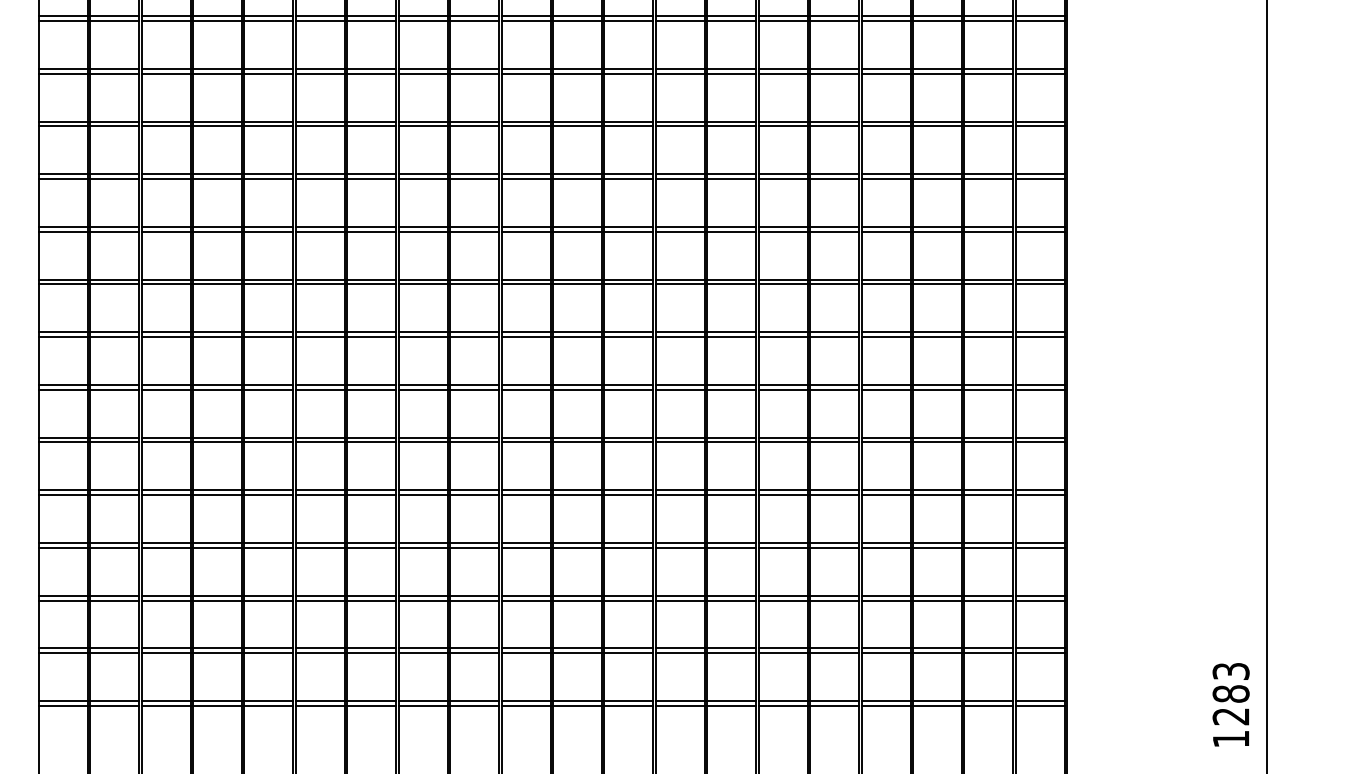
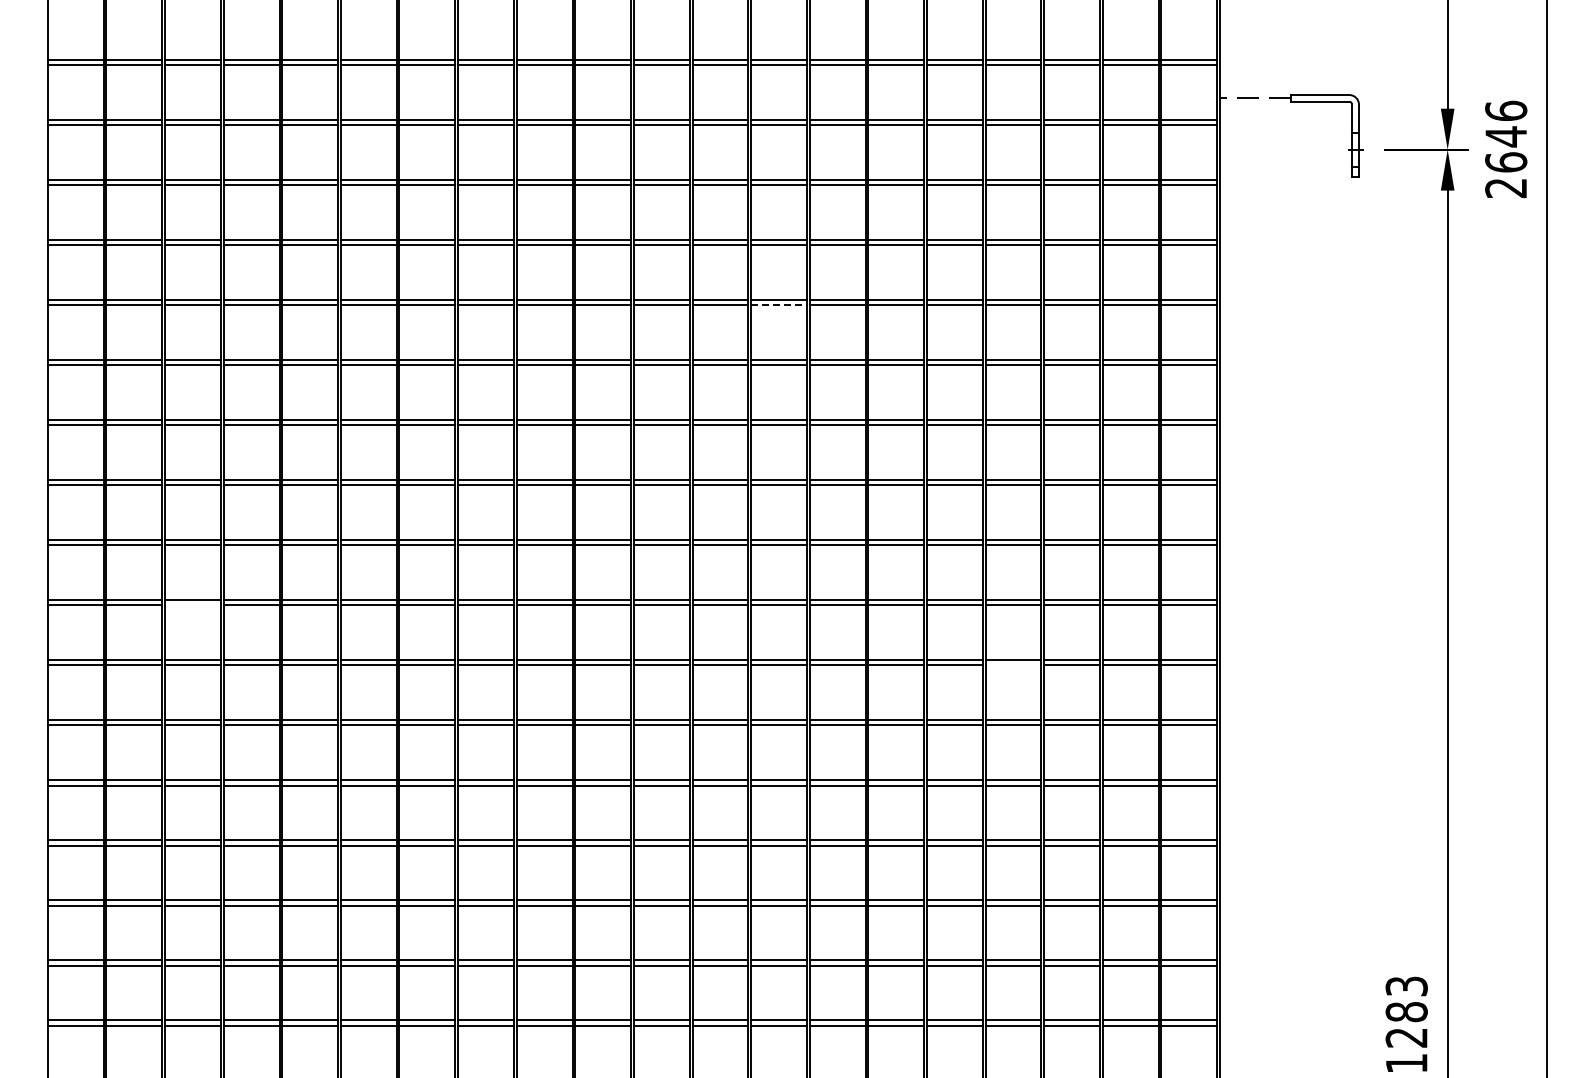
line: (680, 73) -> (779, 305), solid -> dashed
line: (165, 337) -> (192, 605), removed
line: (886, 389) -> (1013, 665), removed

